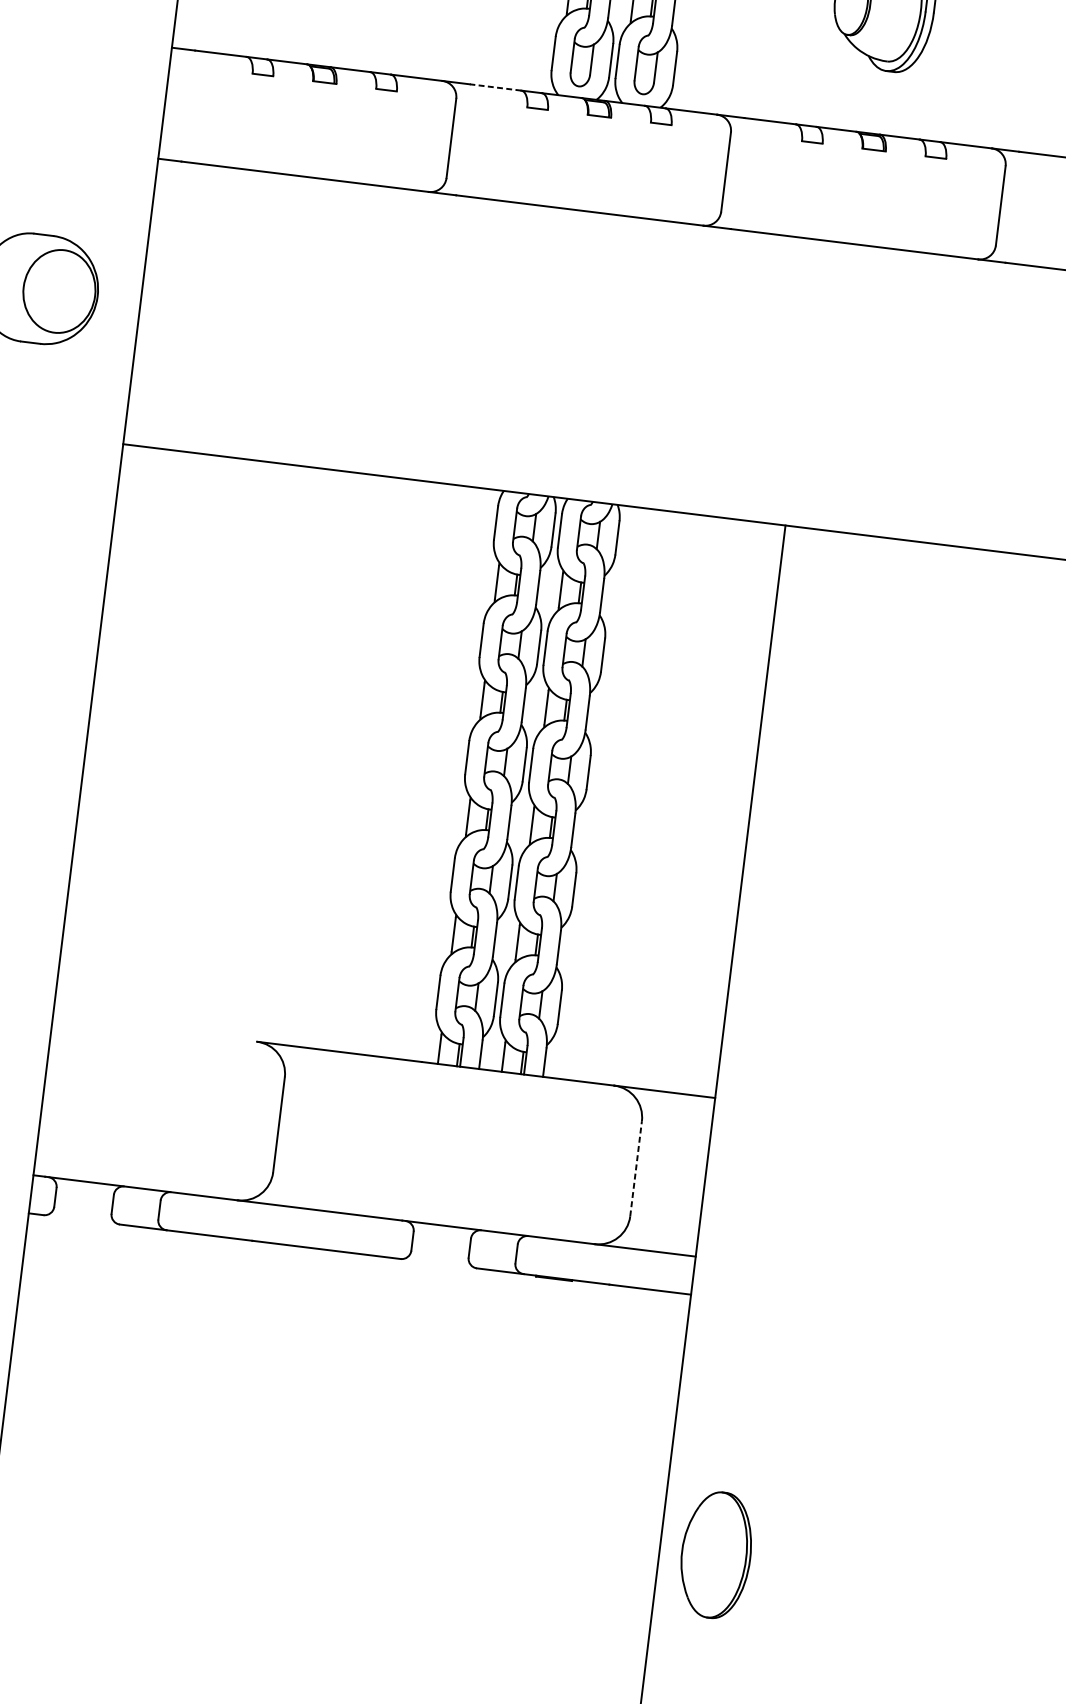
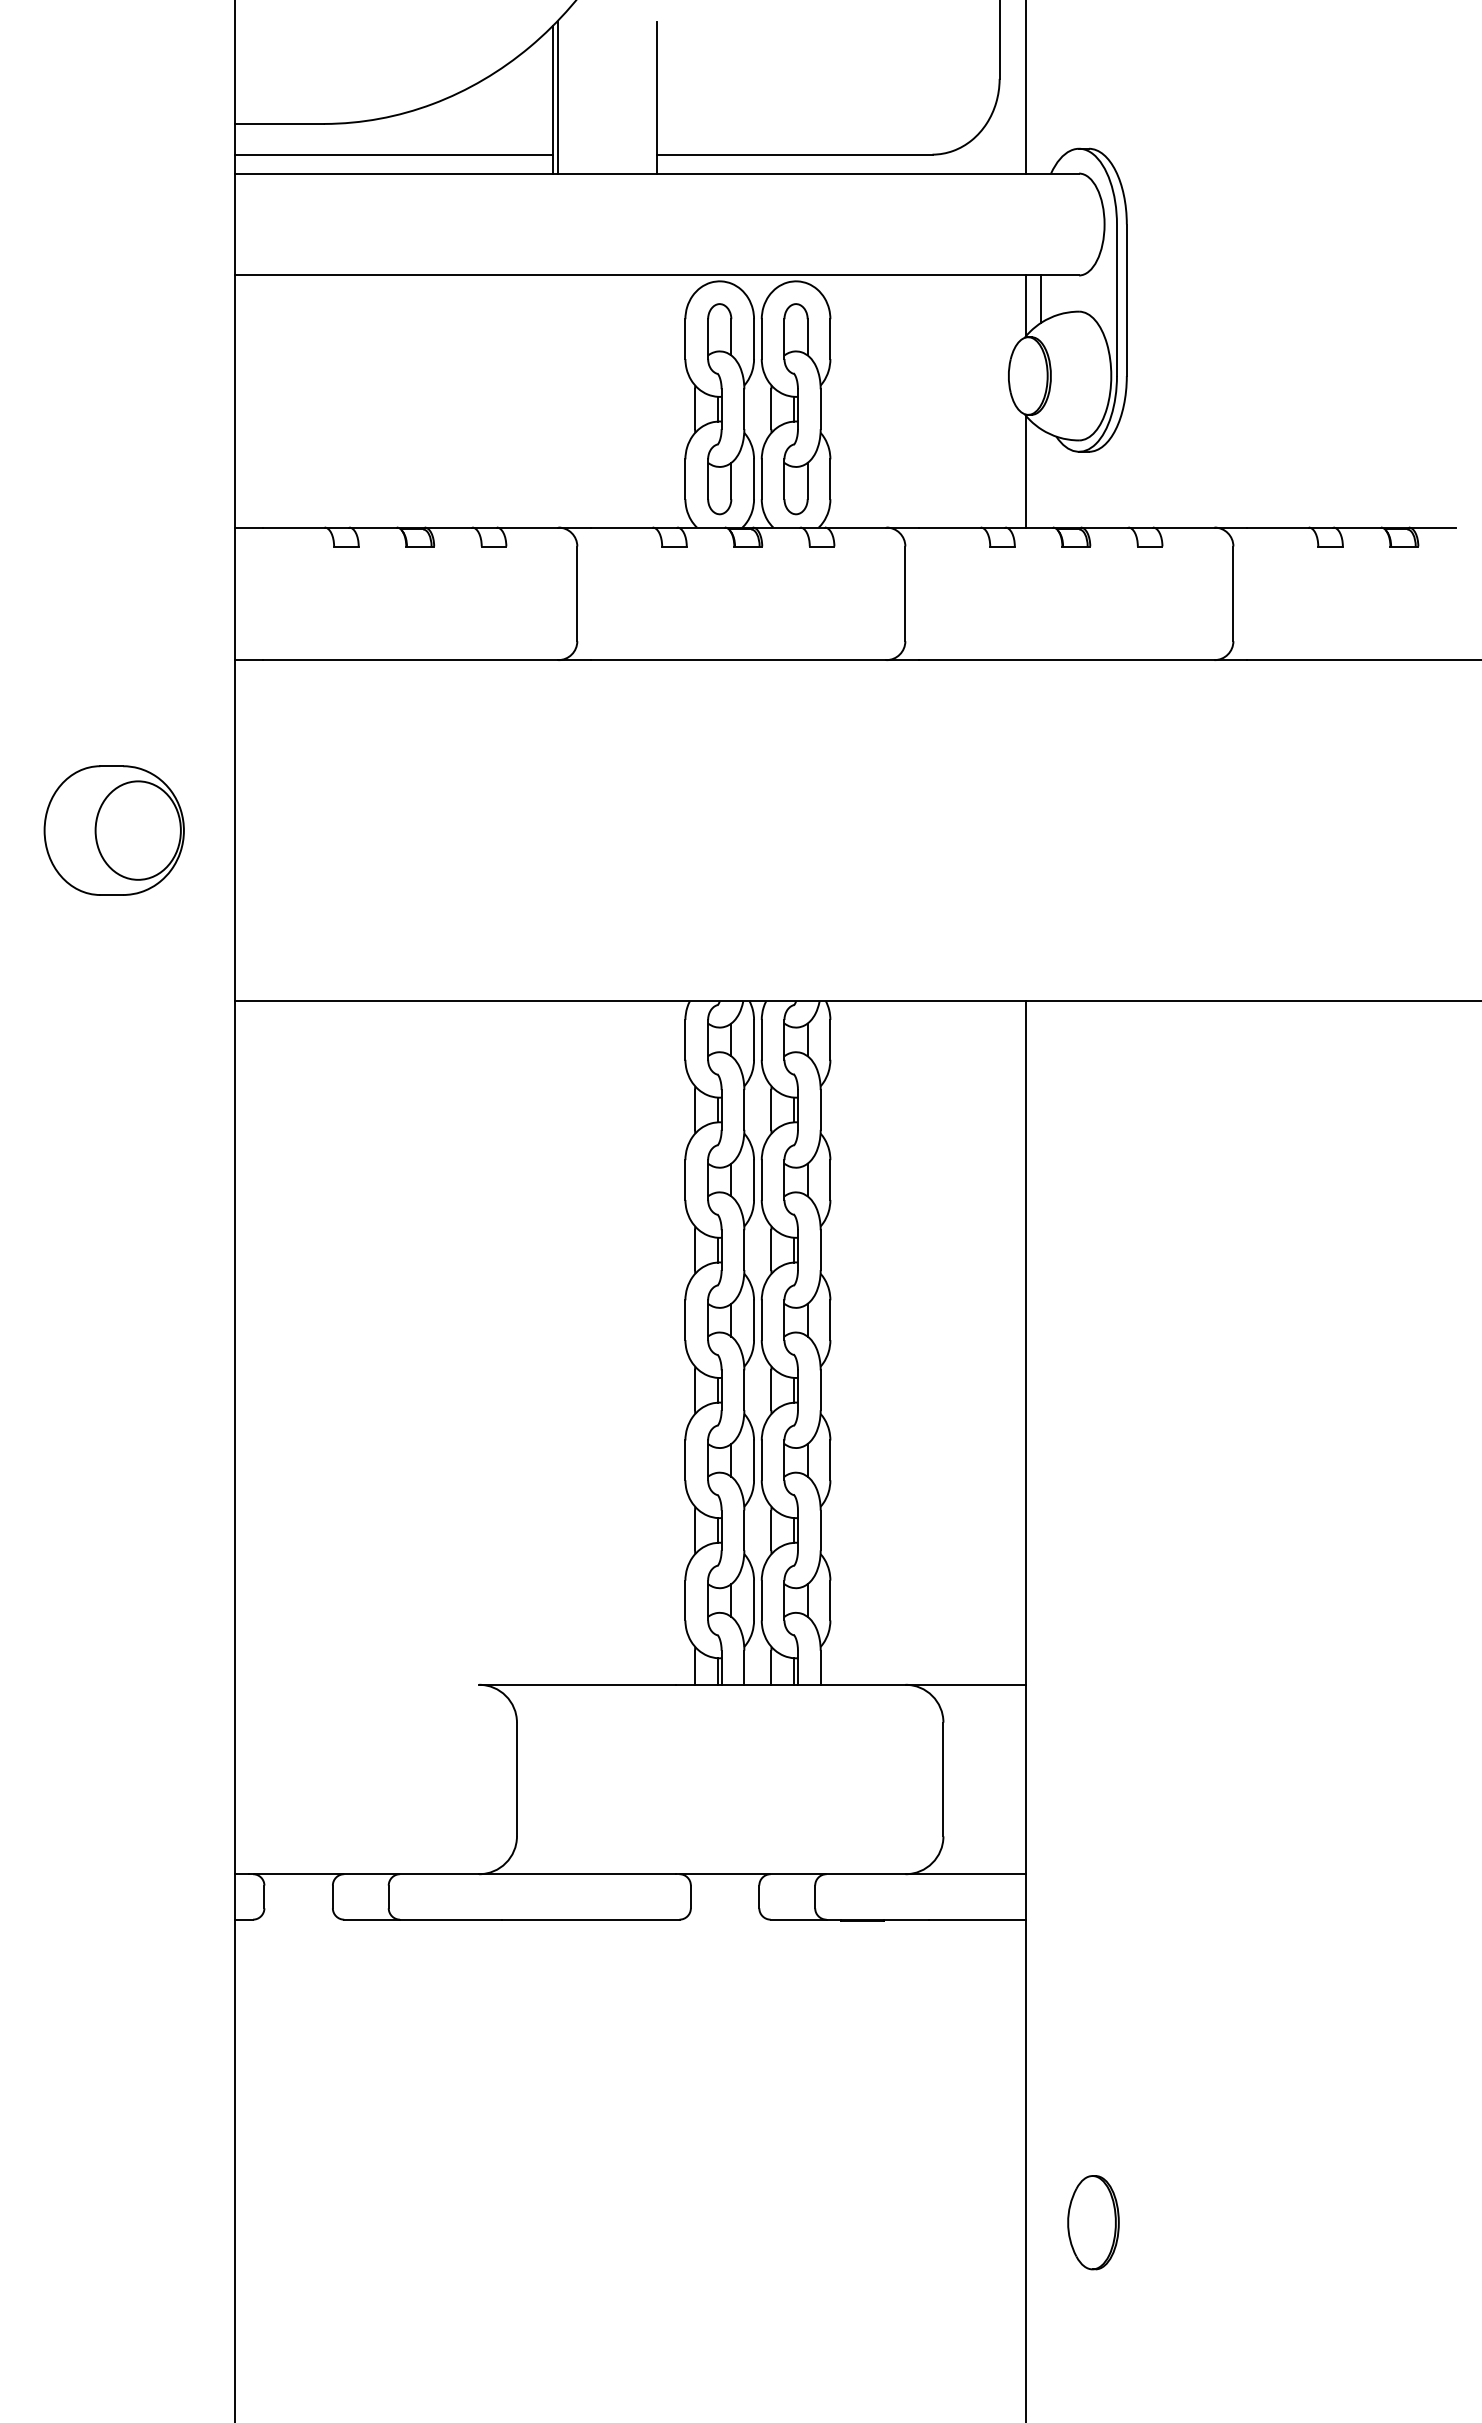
line: (840, 82) -> (1026, 471), added
line: (495, 87) -> (621, 527), dashed -> solid
line: (636, 1168) -> (943, 1779), dashed -> solid
part: (716, 1555) -> (1093, 2222), size x0.62

